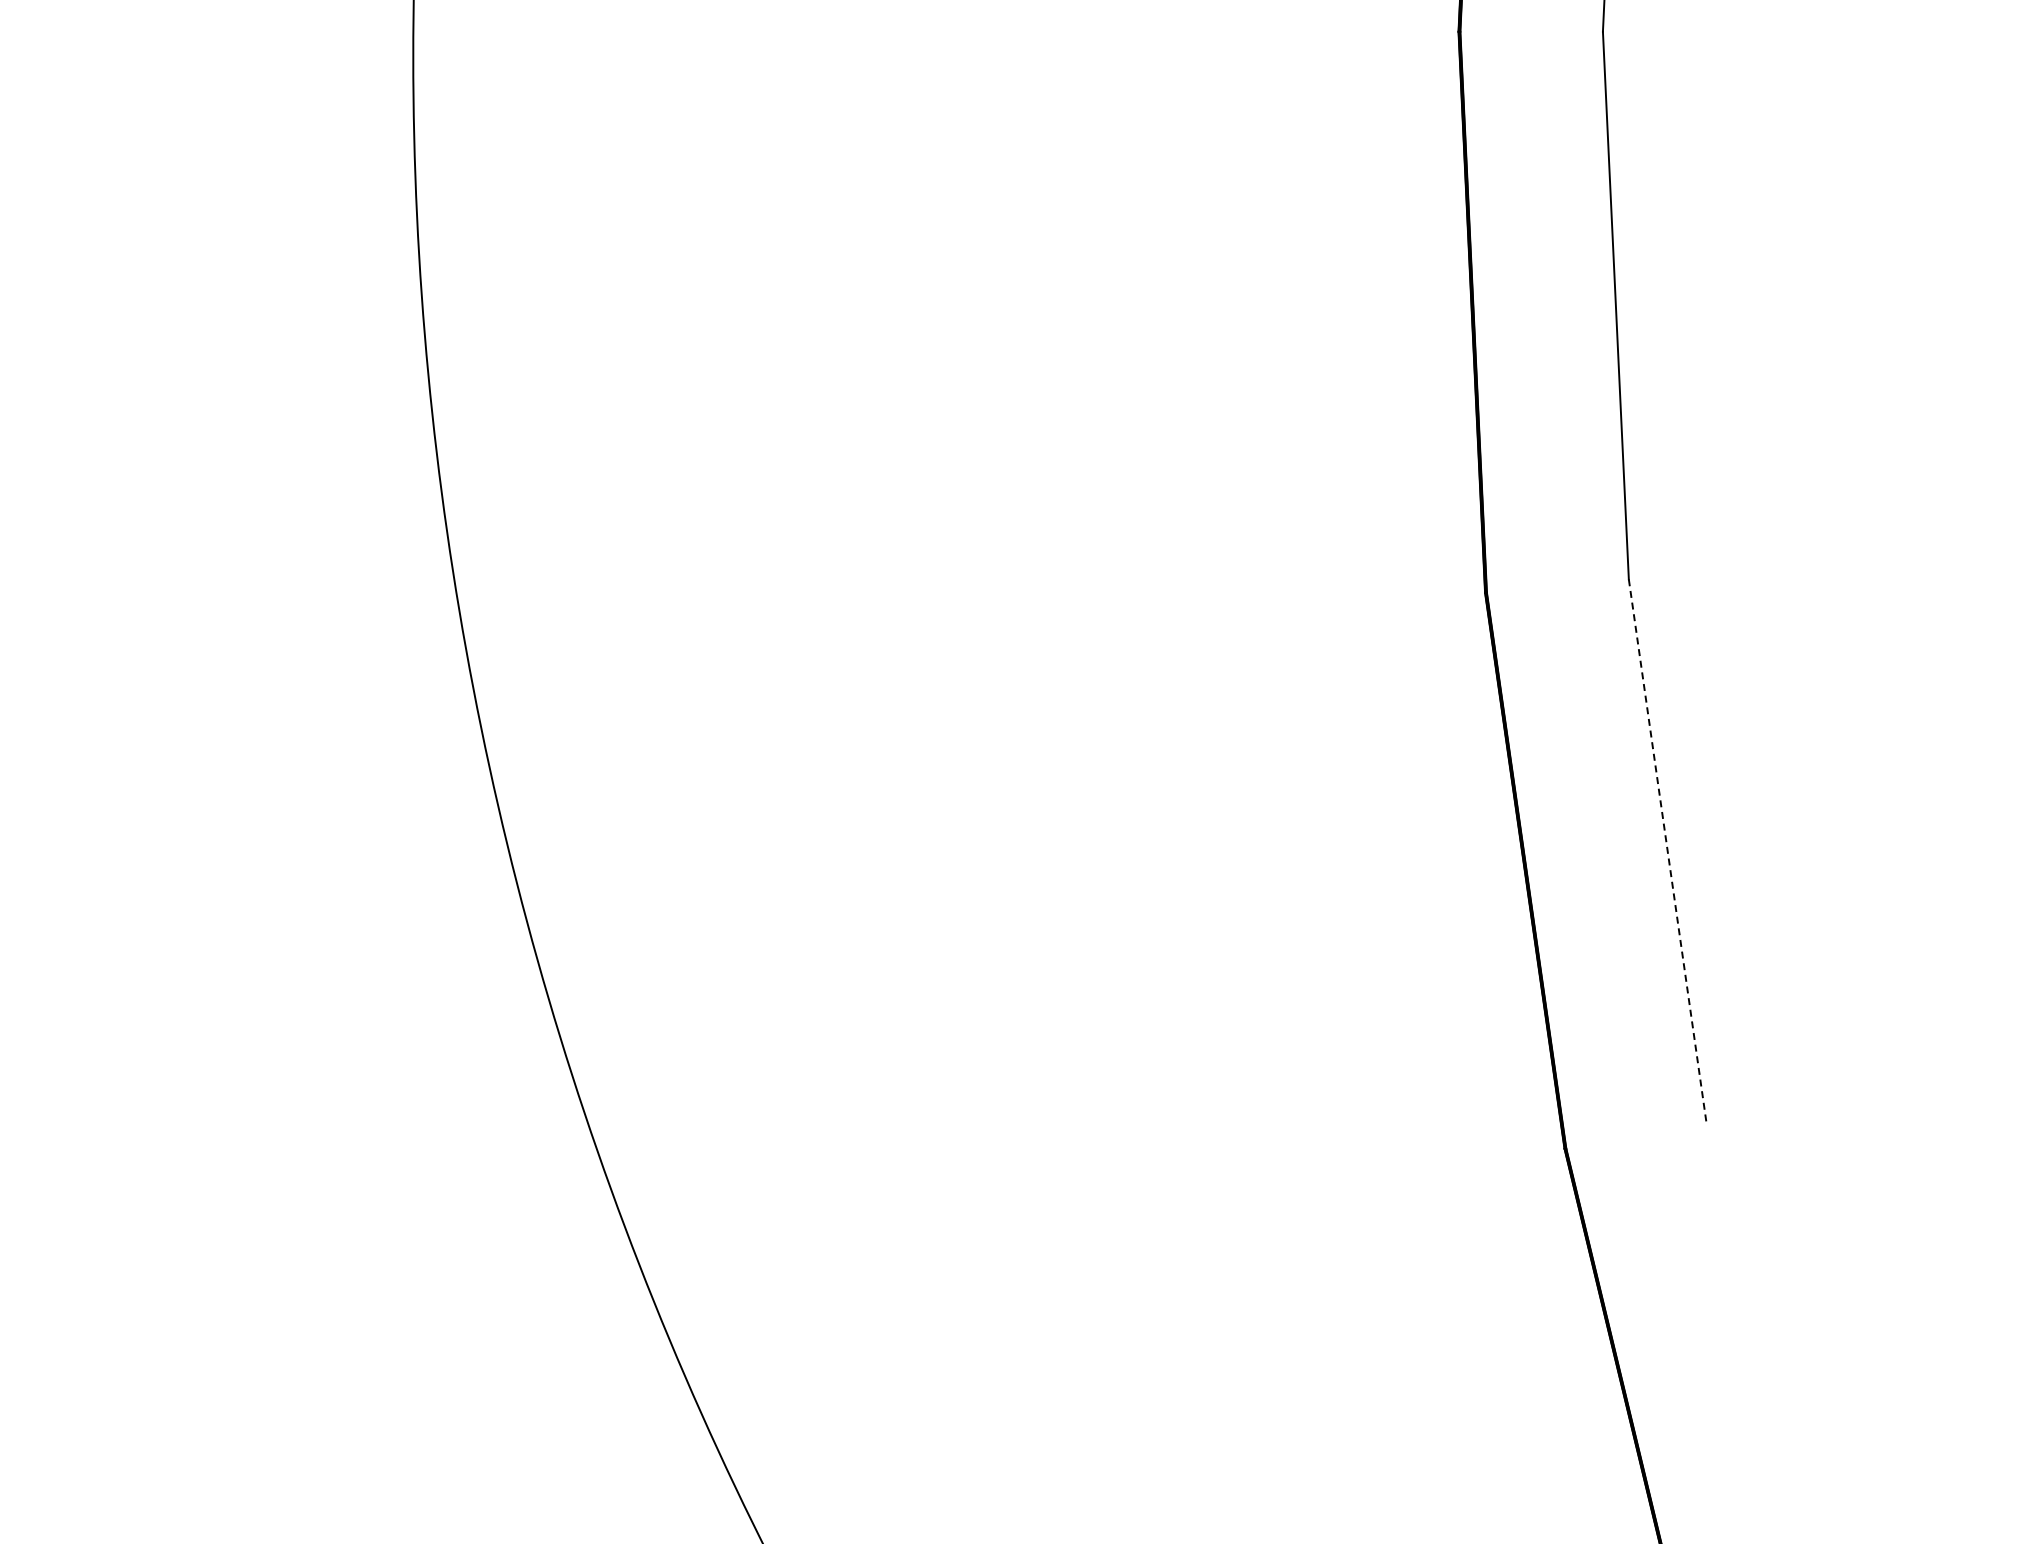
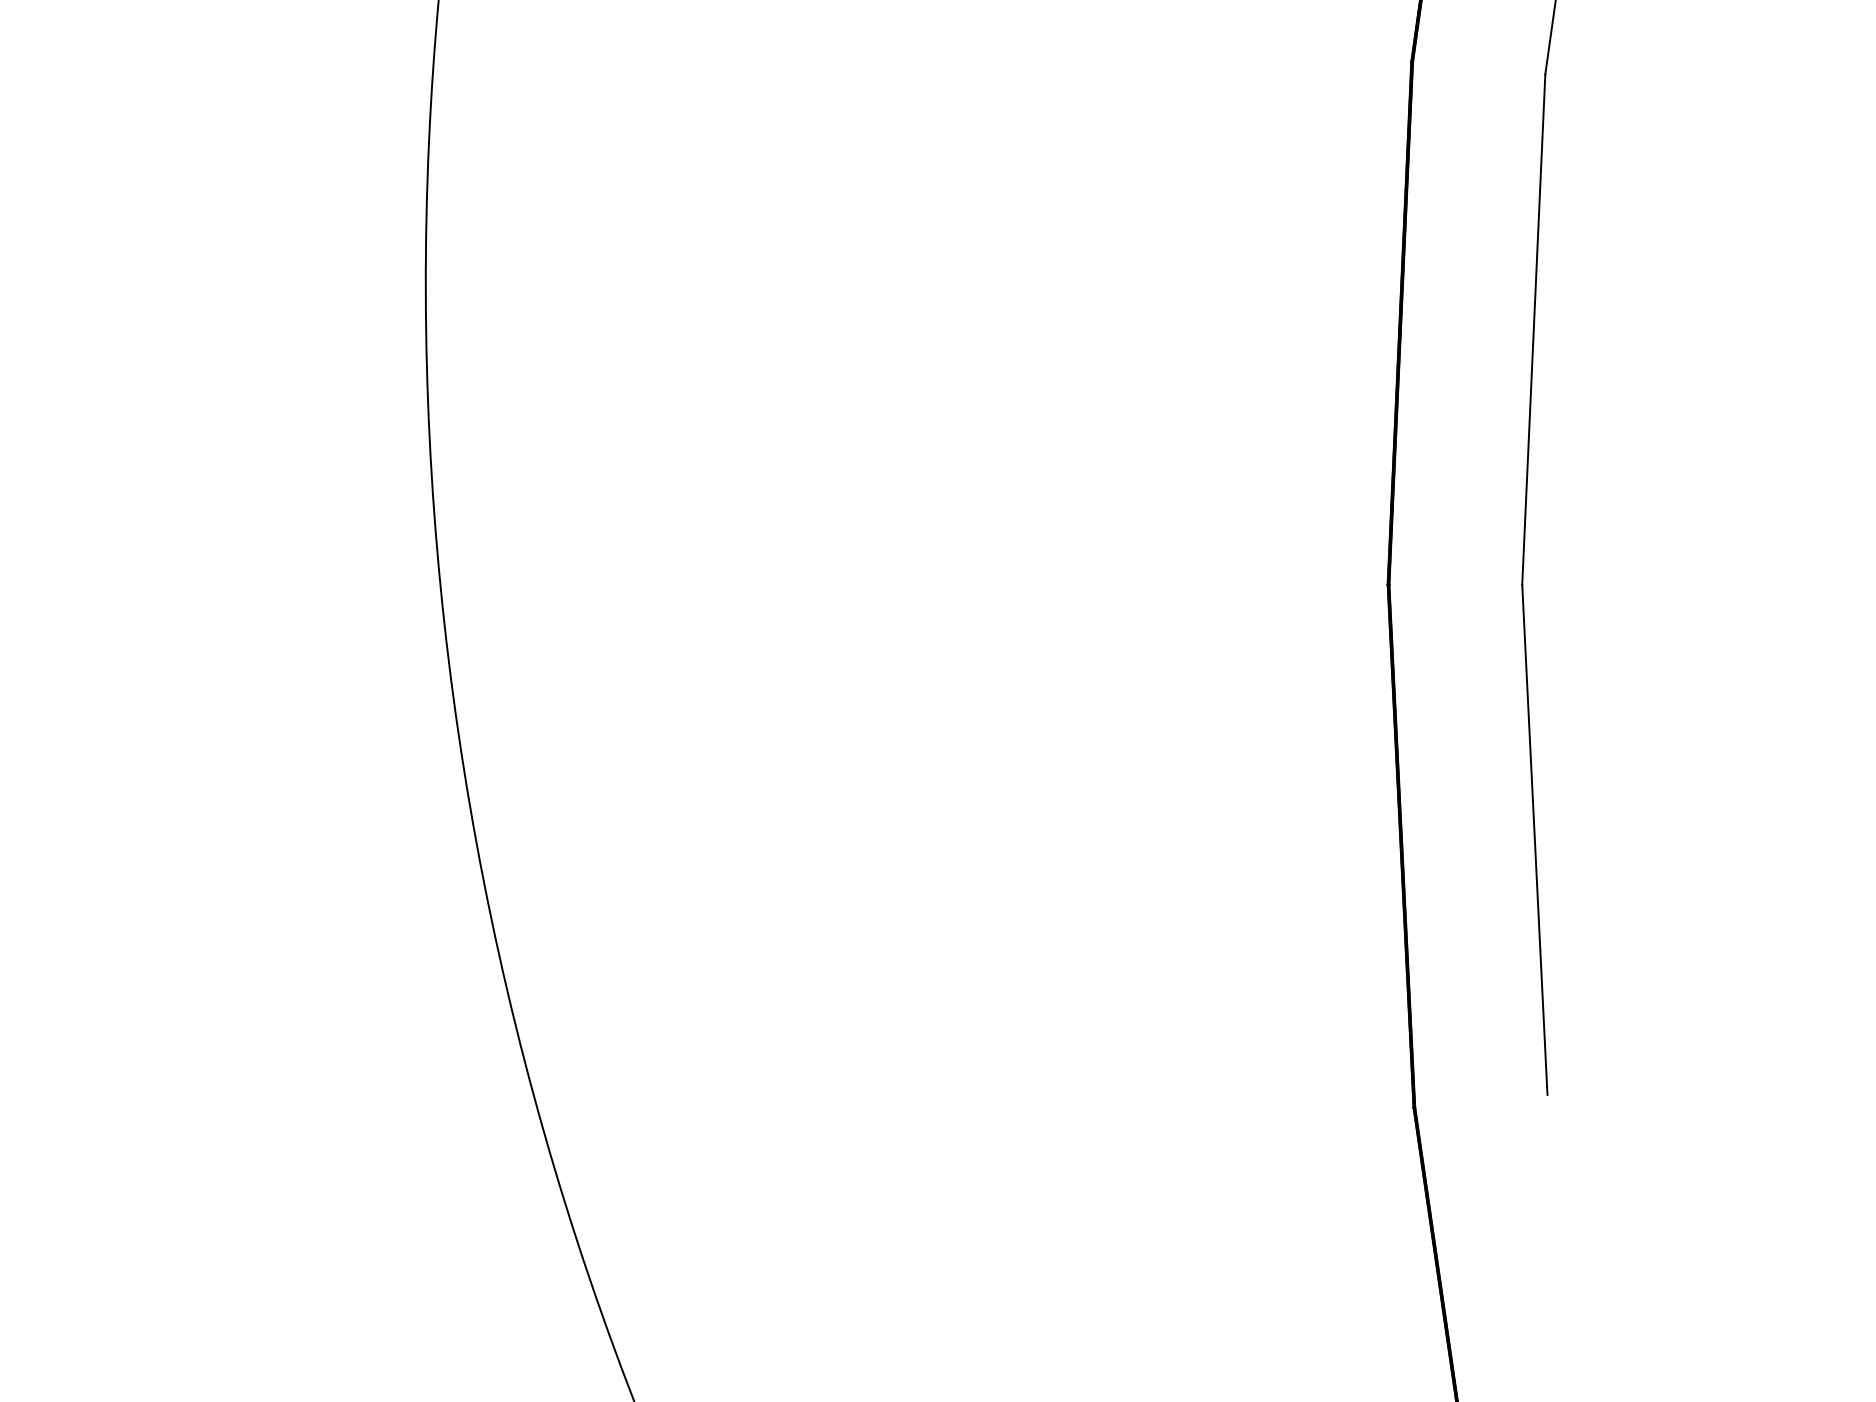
line: (1667, 851) -> (1534, 840), dashed -> solid

